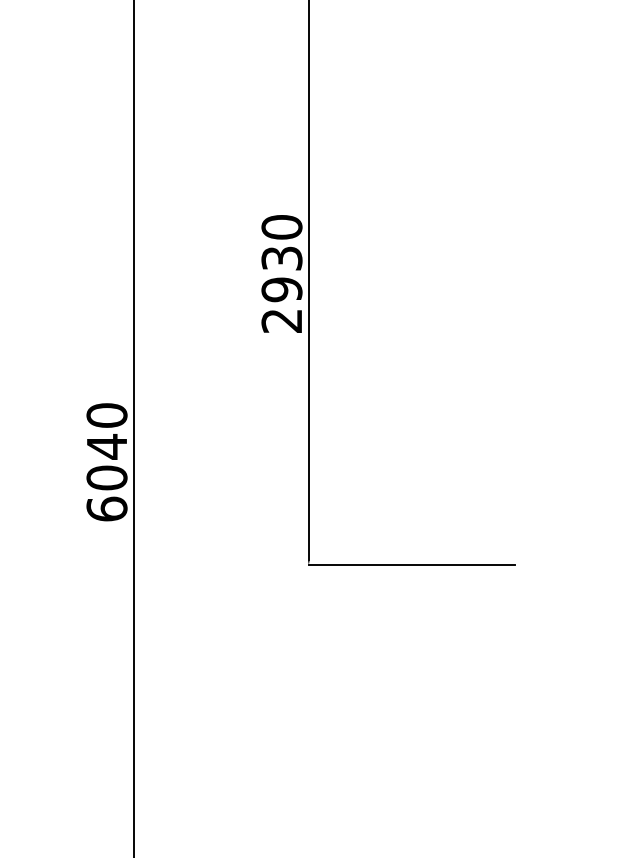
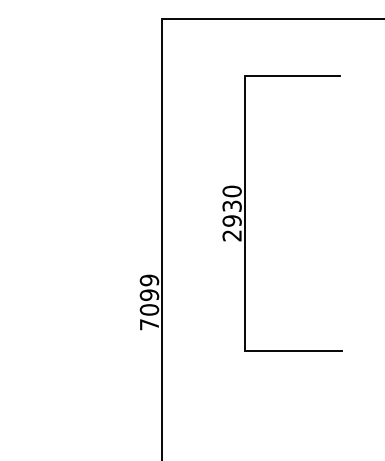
text: (107, 462) -> (149, 302), 6040 -> 7099

